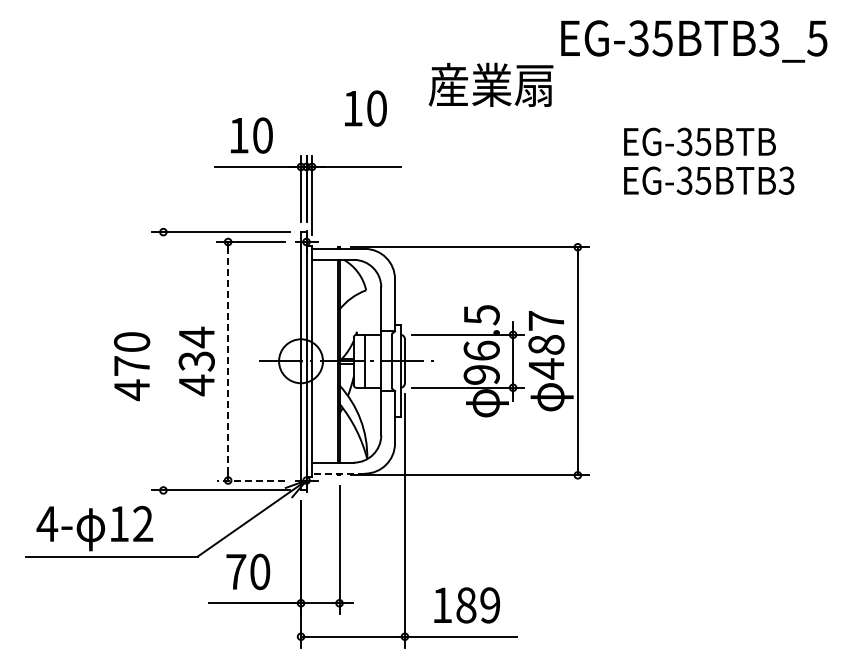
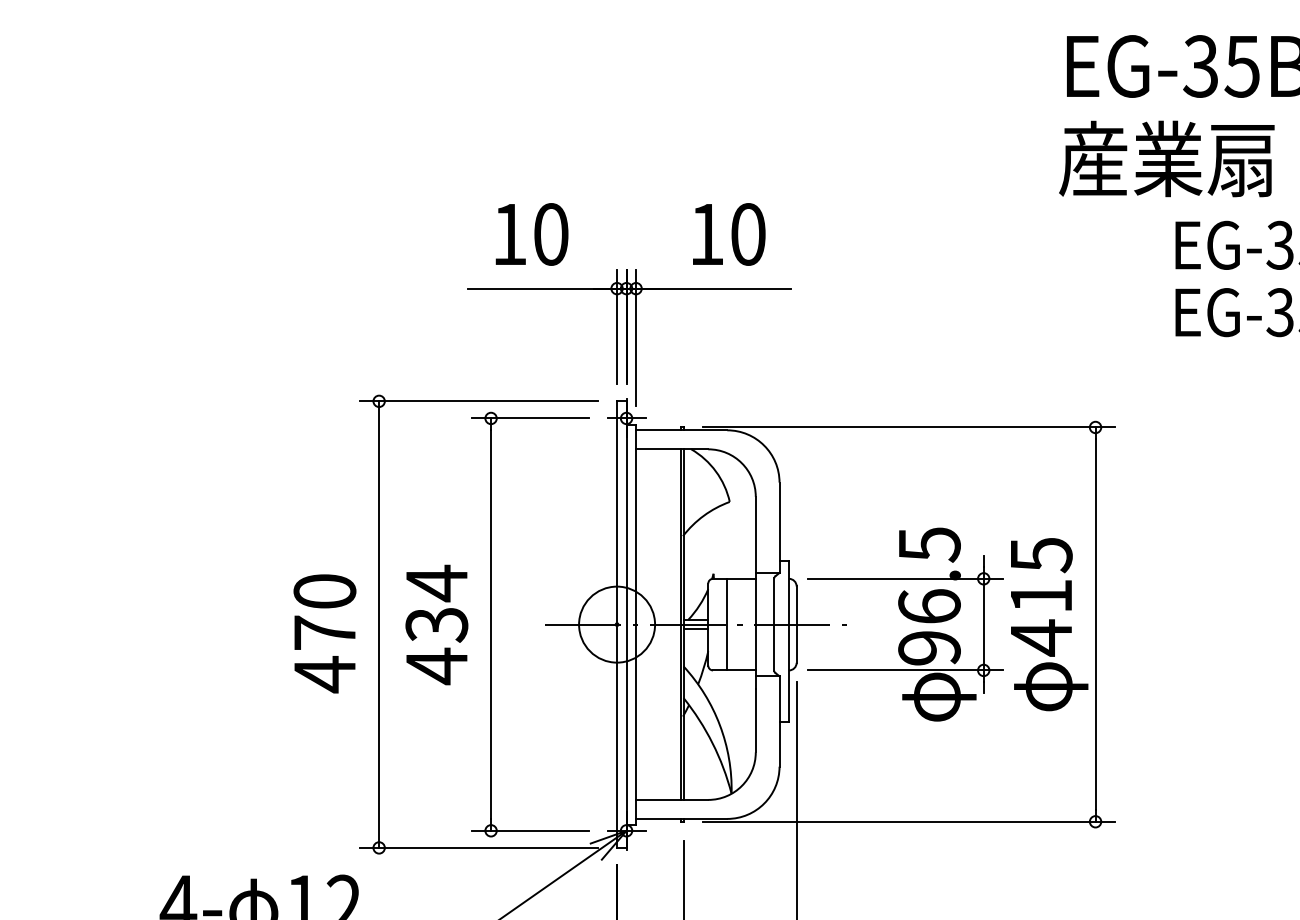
text: (490, 84) -> (1165, 158), moved
text: (365, 108) -> (728, 234), moved
text: (546, 332) -> (1041, 574), 487 -> 415
line: (163, 361) -> (379, 624), added
line: (228, 361) -> (491, 624), dashed -> solid
line: (337, 473) -> (680, 818), dashed -> solid
line: (250, 480) -> (529, 830), dashed -> solid

